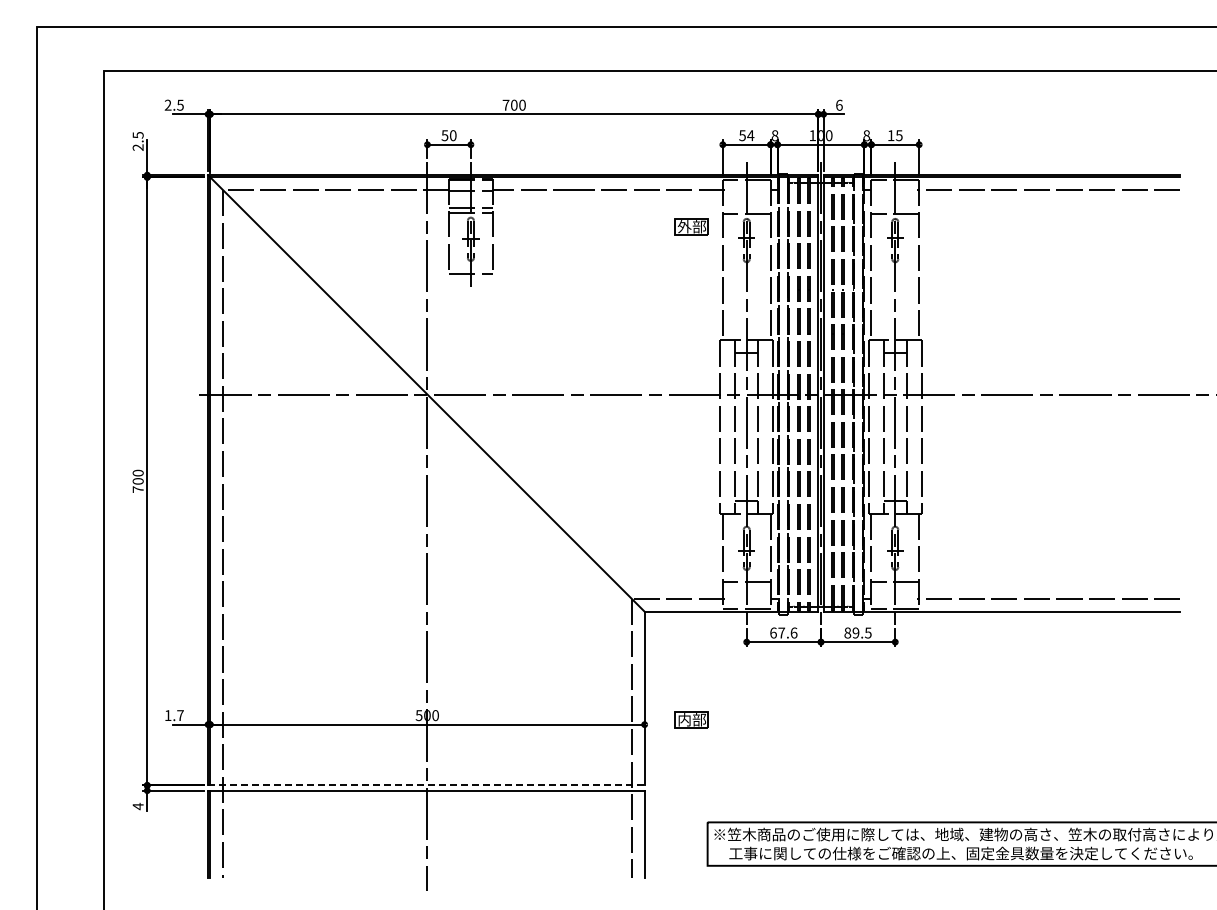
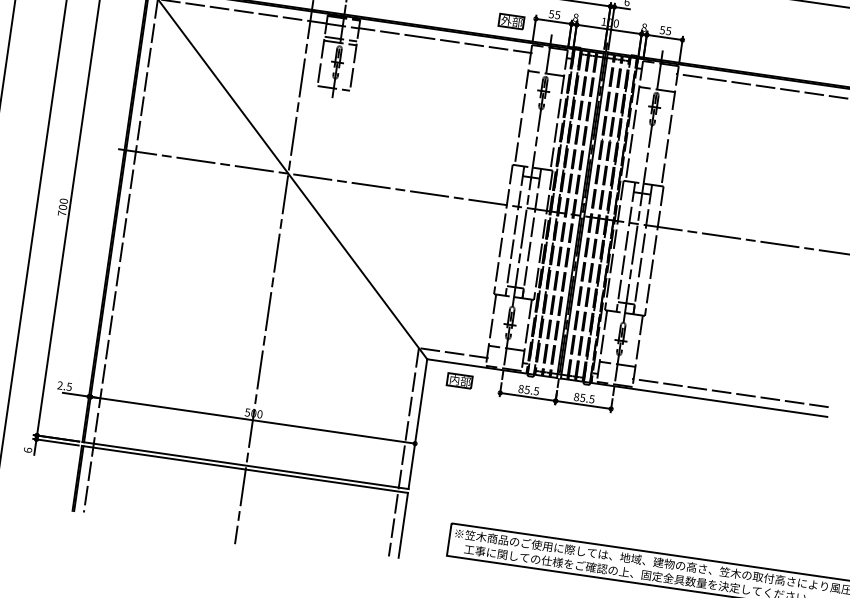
text: (750, 135) -> (557, 14), 54 -> 55
text: (890, 135) -> (662, 30), 15 -> 55
part: (691, 226) -> (511, 21), moved
text: (783, 632) -> (528, 389), 67.6 -> 85.5
text: (855, 632) -> (582, 397), 89.5 -> 85.5
text: (173, 715) -> (64, 386), 1.7 -> 2.5
part: (691, 719) -> (459, 380), moved
line: (426, 785) -> (245, 465), dashed -> solid
text: (137, 806) -> (27, 450), 4 -> 6

